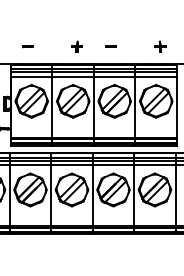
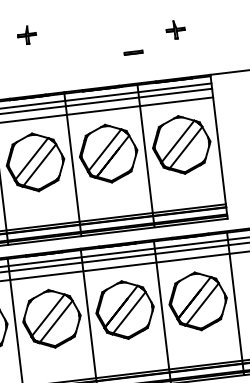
part: (77, 46) -> (27, 34), moved
line: (110, 46) -> (131, 52), moved
part: (160, 46) -> (175, 29), moved

